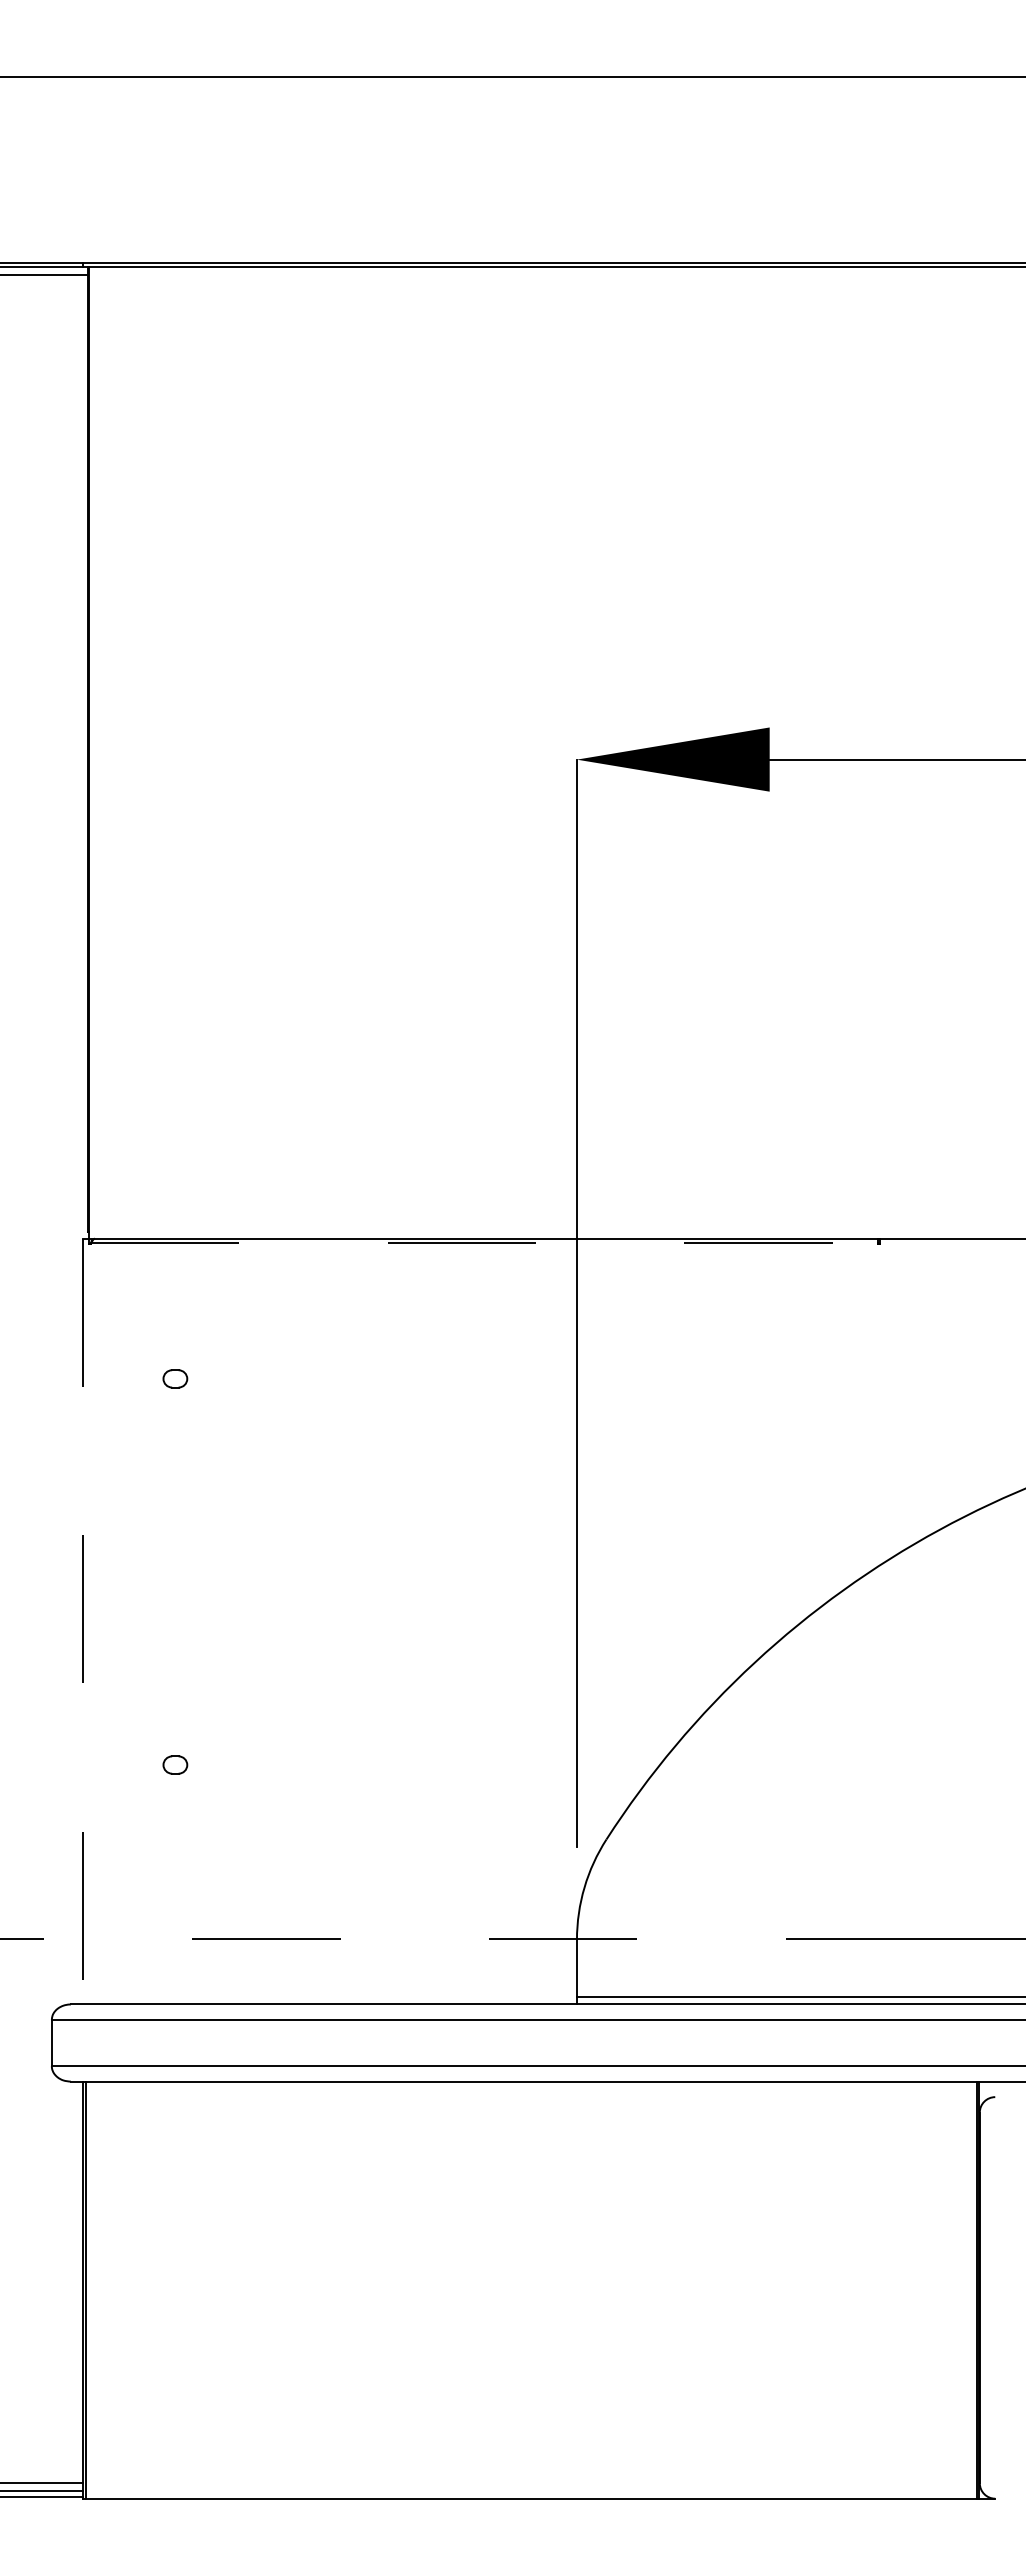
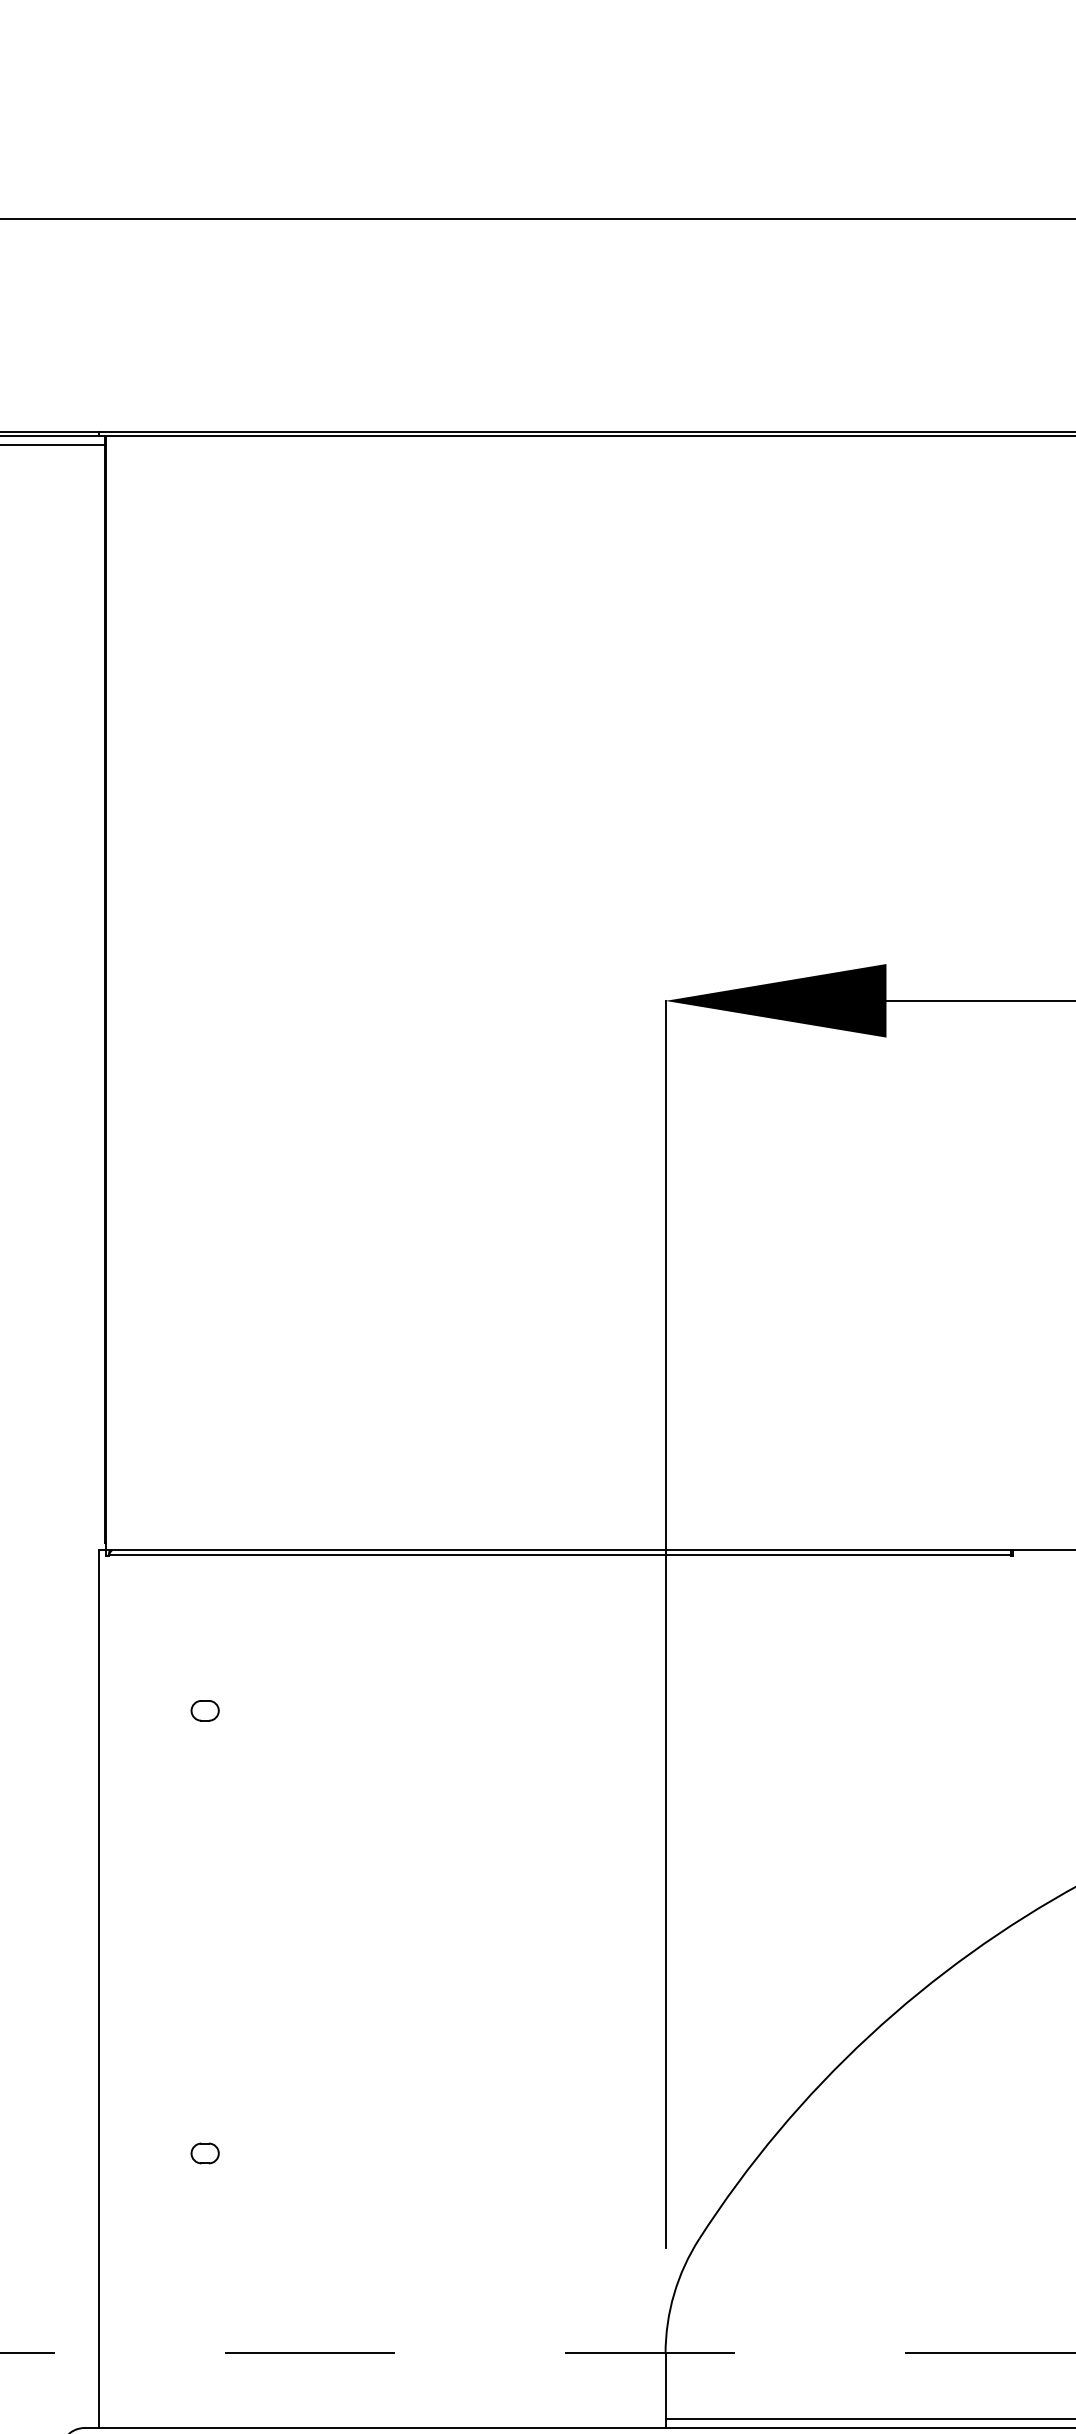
line: (484, 1243) -> (559, 1555), dashed -> solid
line: (82, 1621) -> (98, 1988), dashed -> solid

